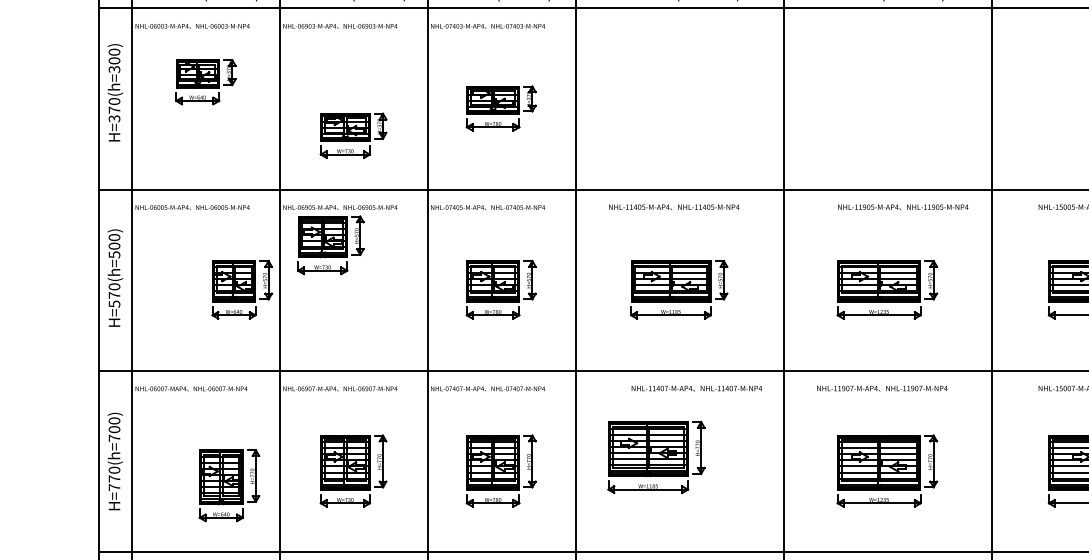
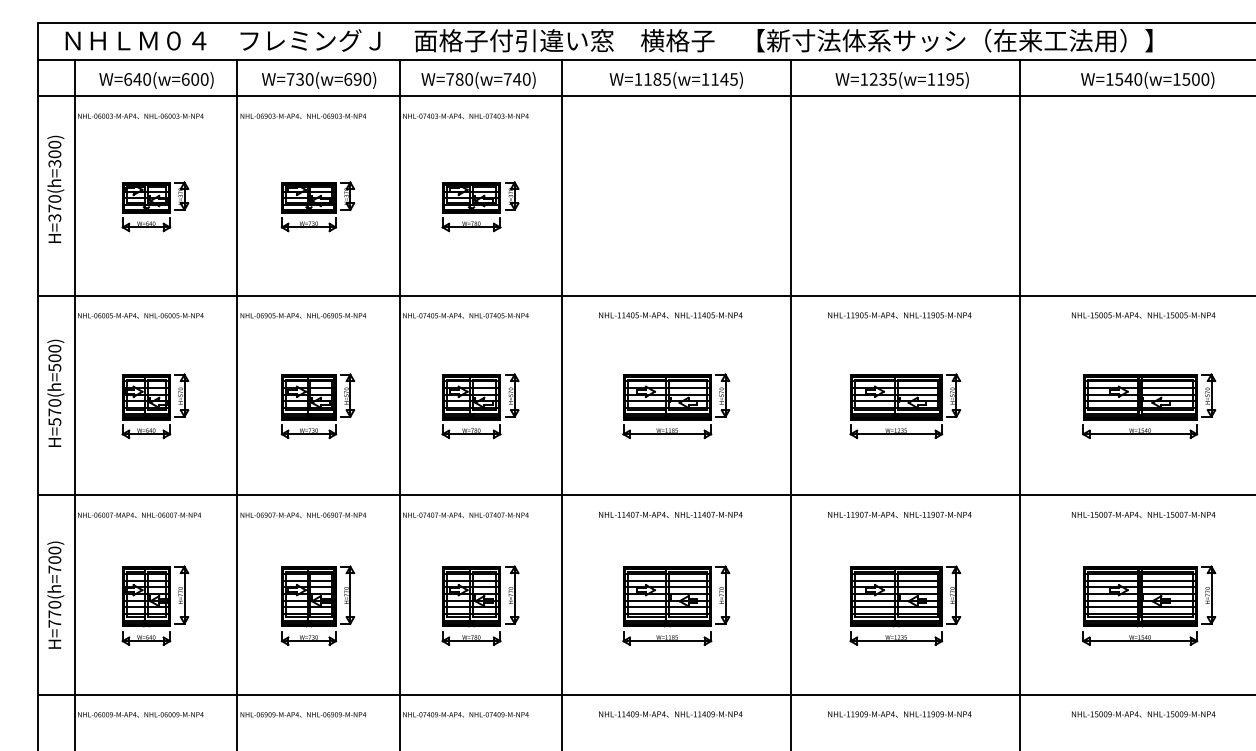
part: (205, 81) -> (155, 206), moved
part: (353, 135) -> (317, 206), moved
text: (902, 207) -> (899, 315), moved
part: (330, 245) -> (317, 406), moved
part: (242, 290) -> (155, 406), moved
text: (696, 388) -> (670, 514), moved
part: (656, 457) -> (676, 605), moved
part: (229, 485) -> (155, 605), moved

